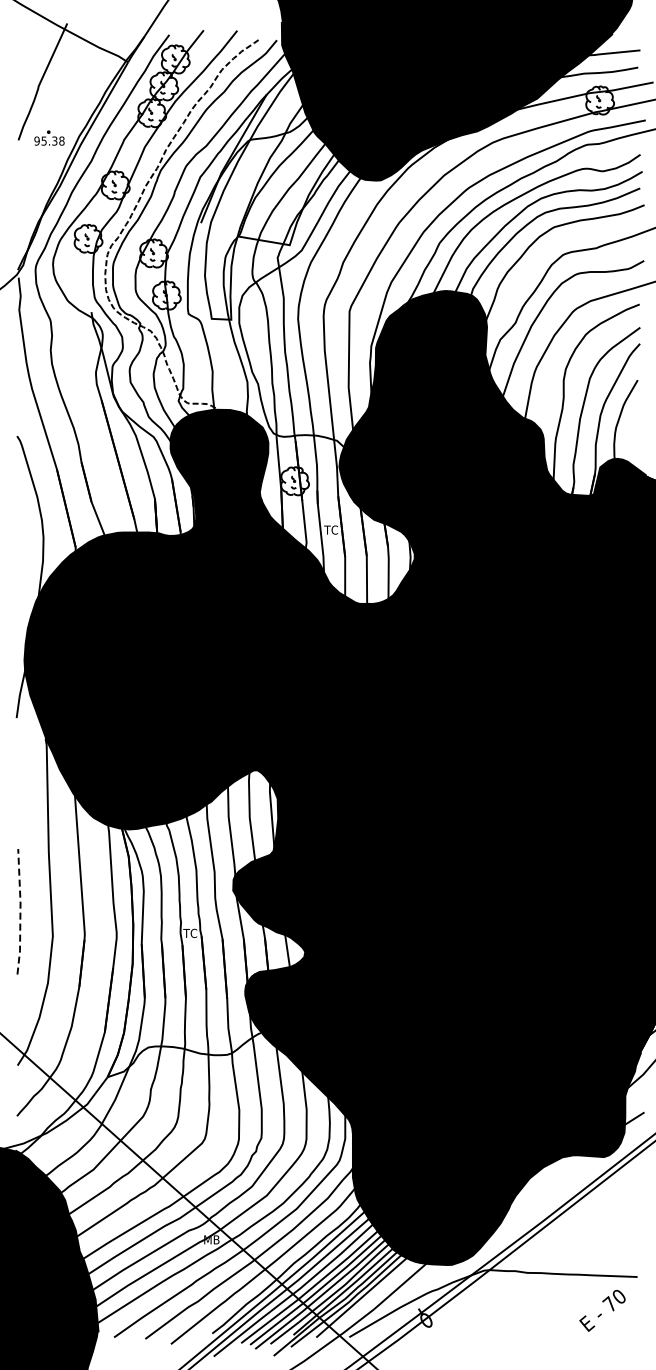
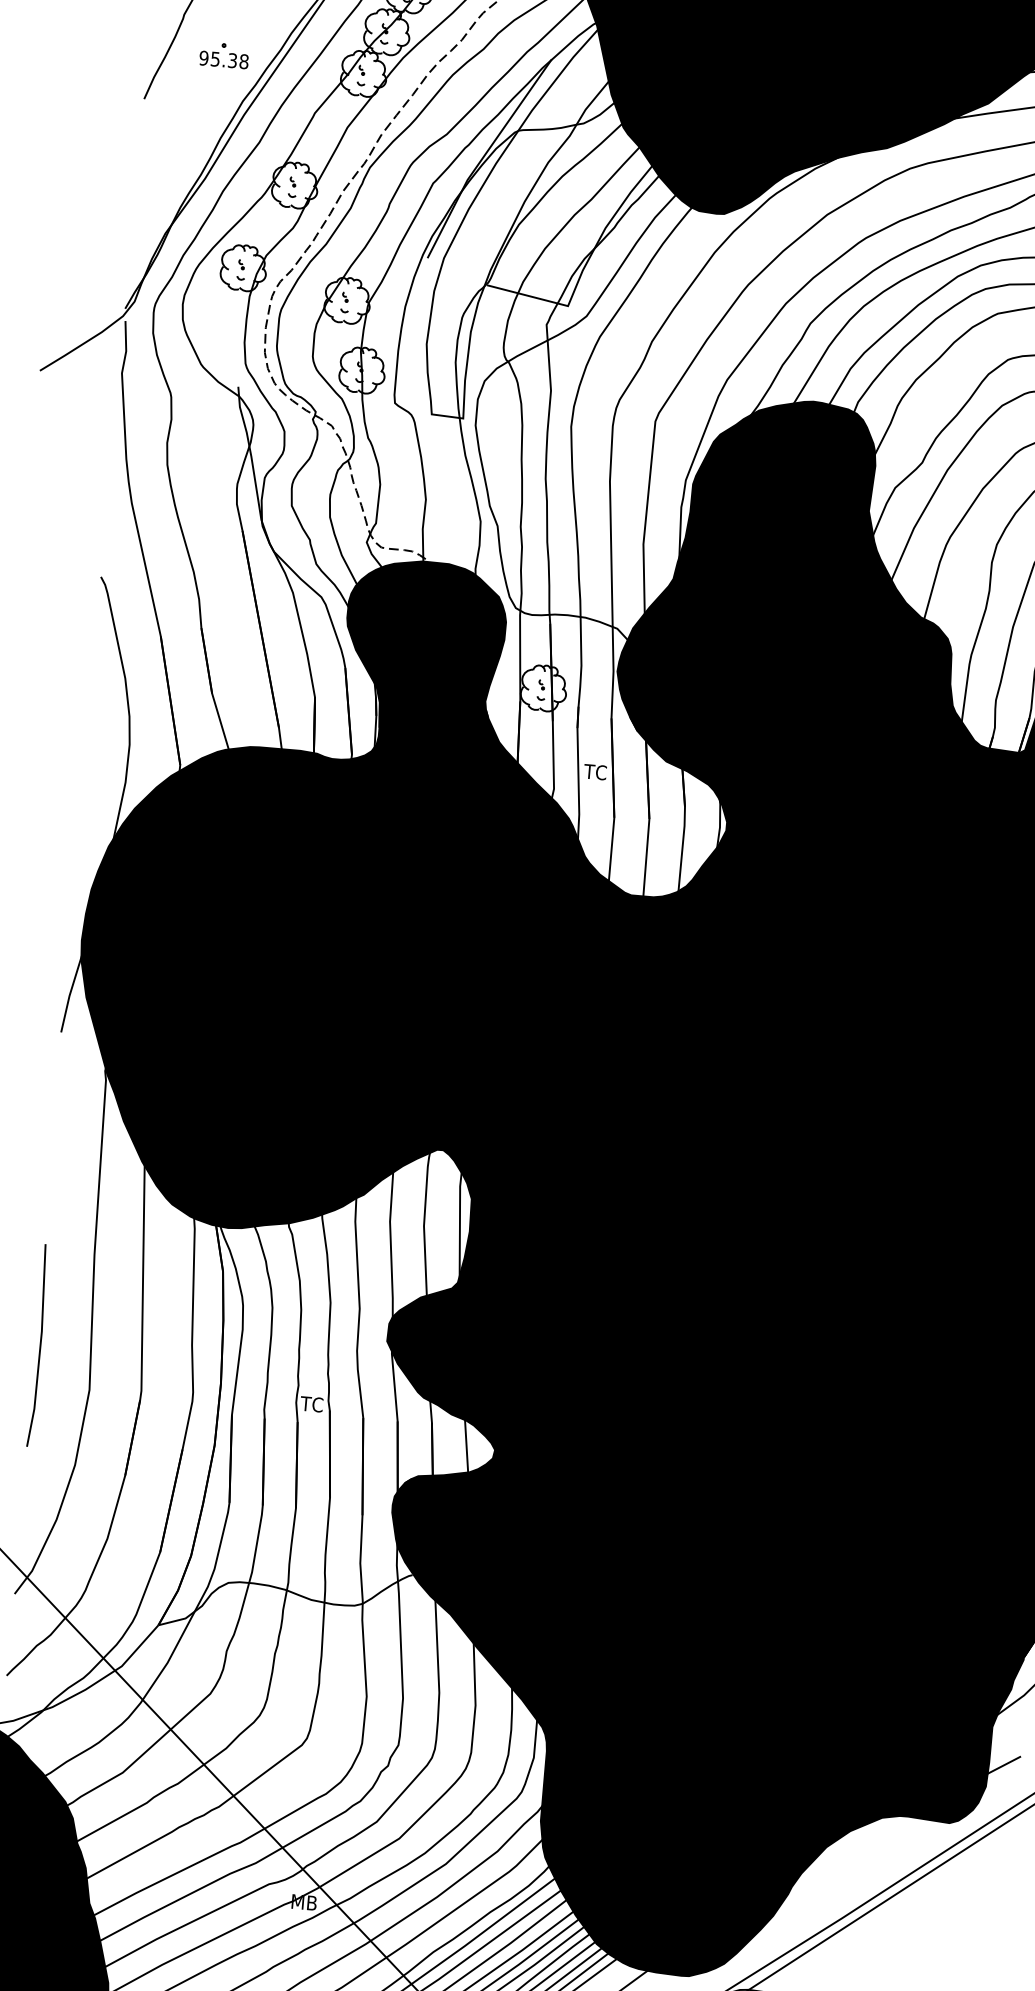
part: (49, 137) -> (224, 54), moved
line: (20, 911) -> (40, 1345), dashed -> solid

